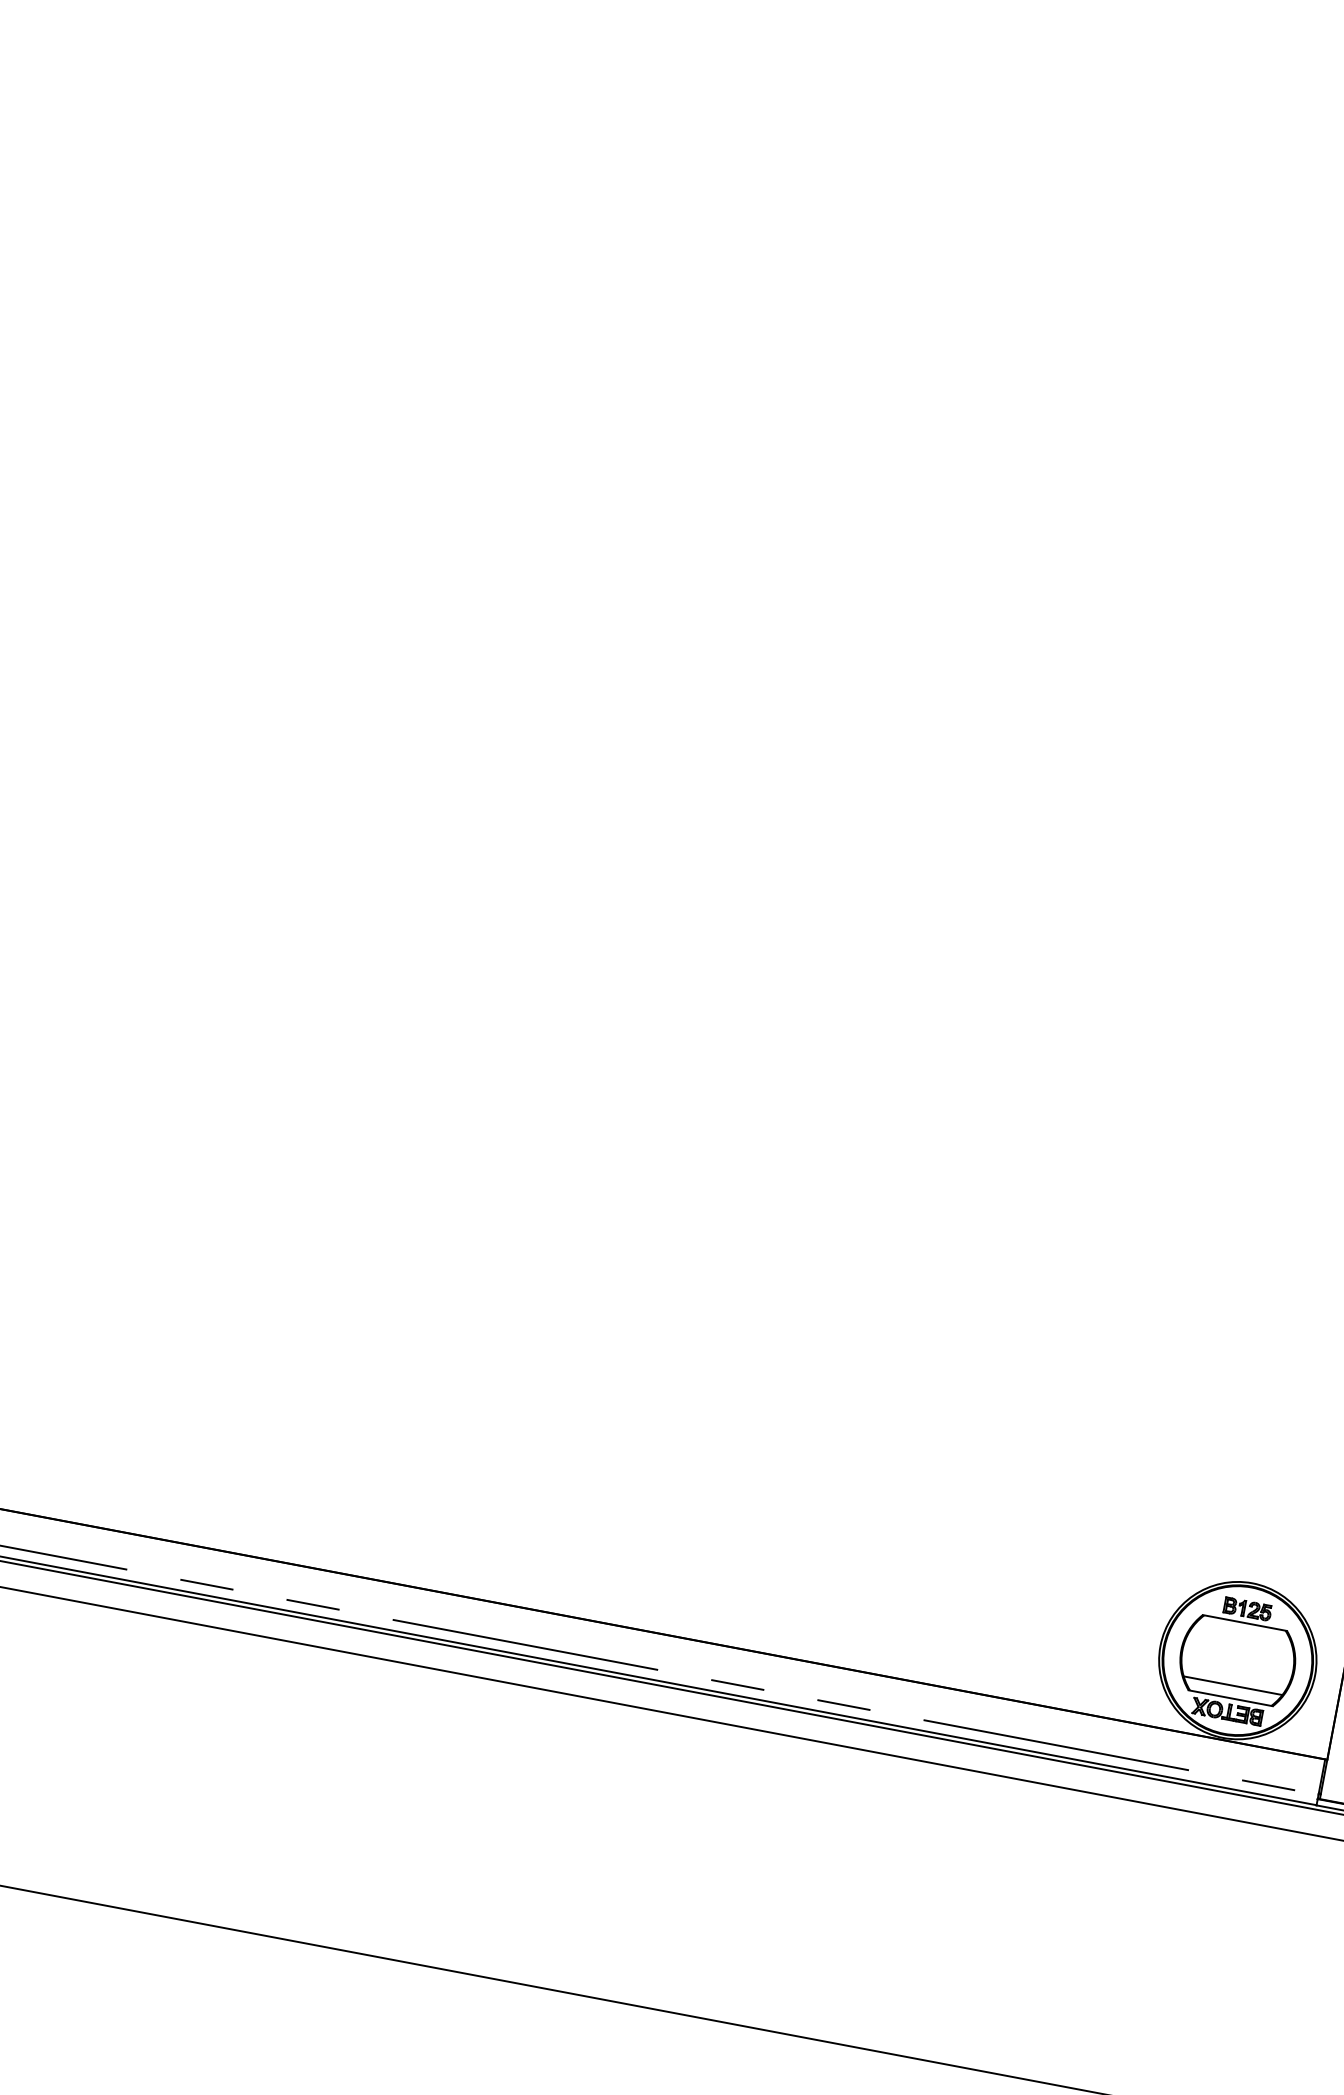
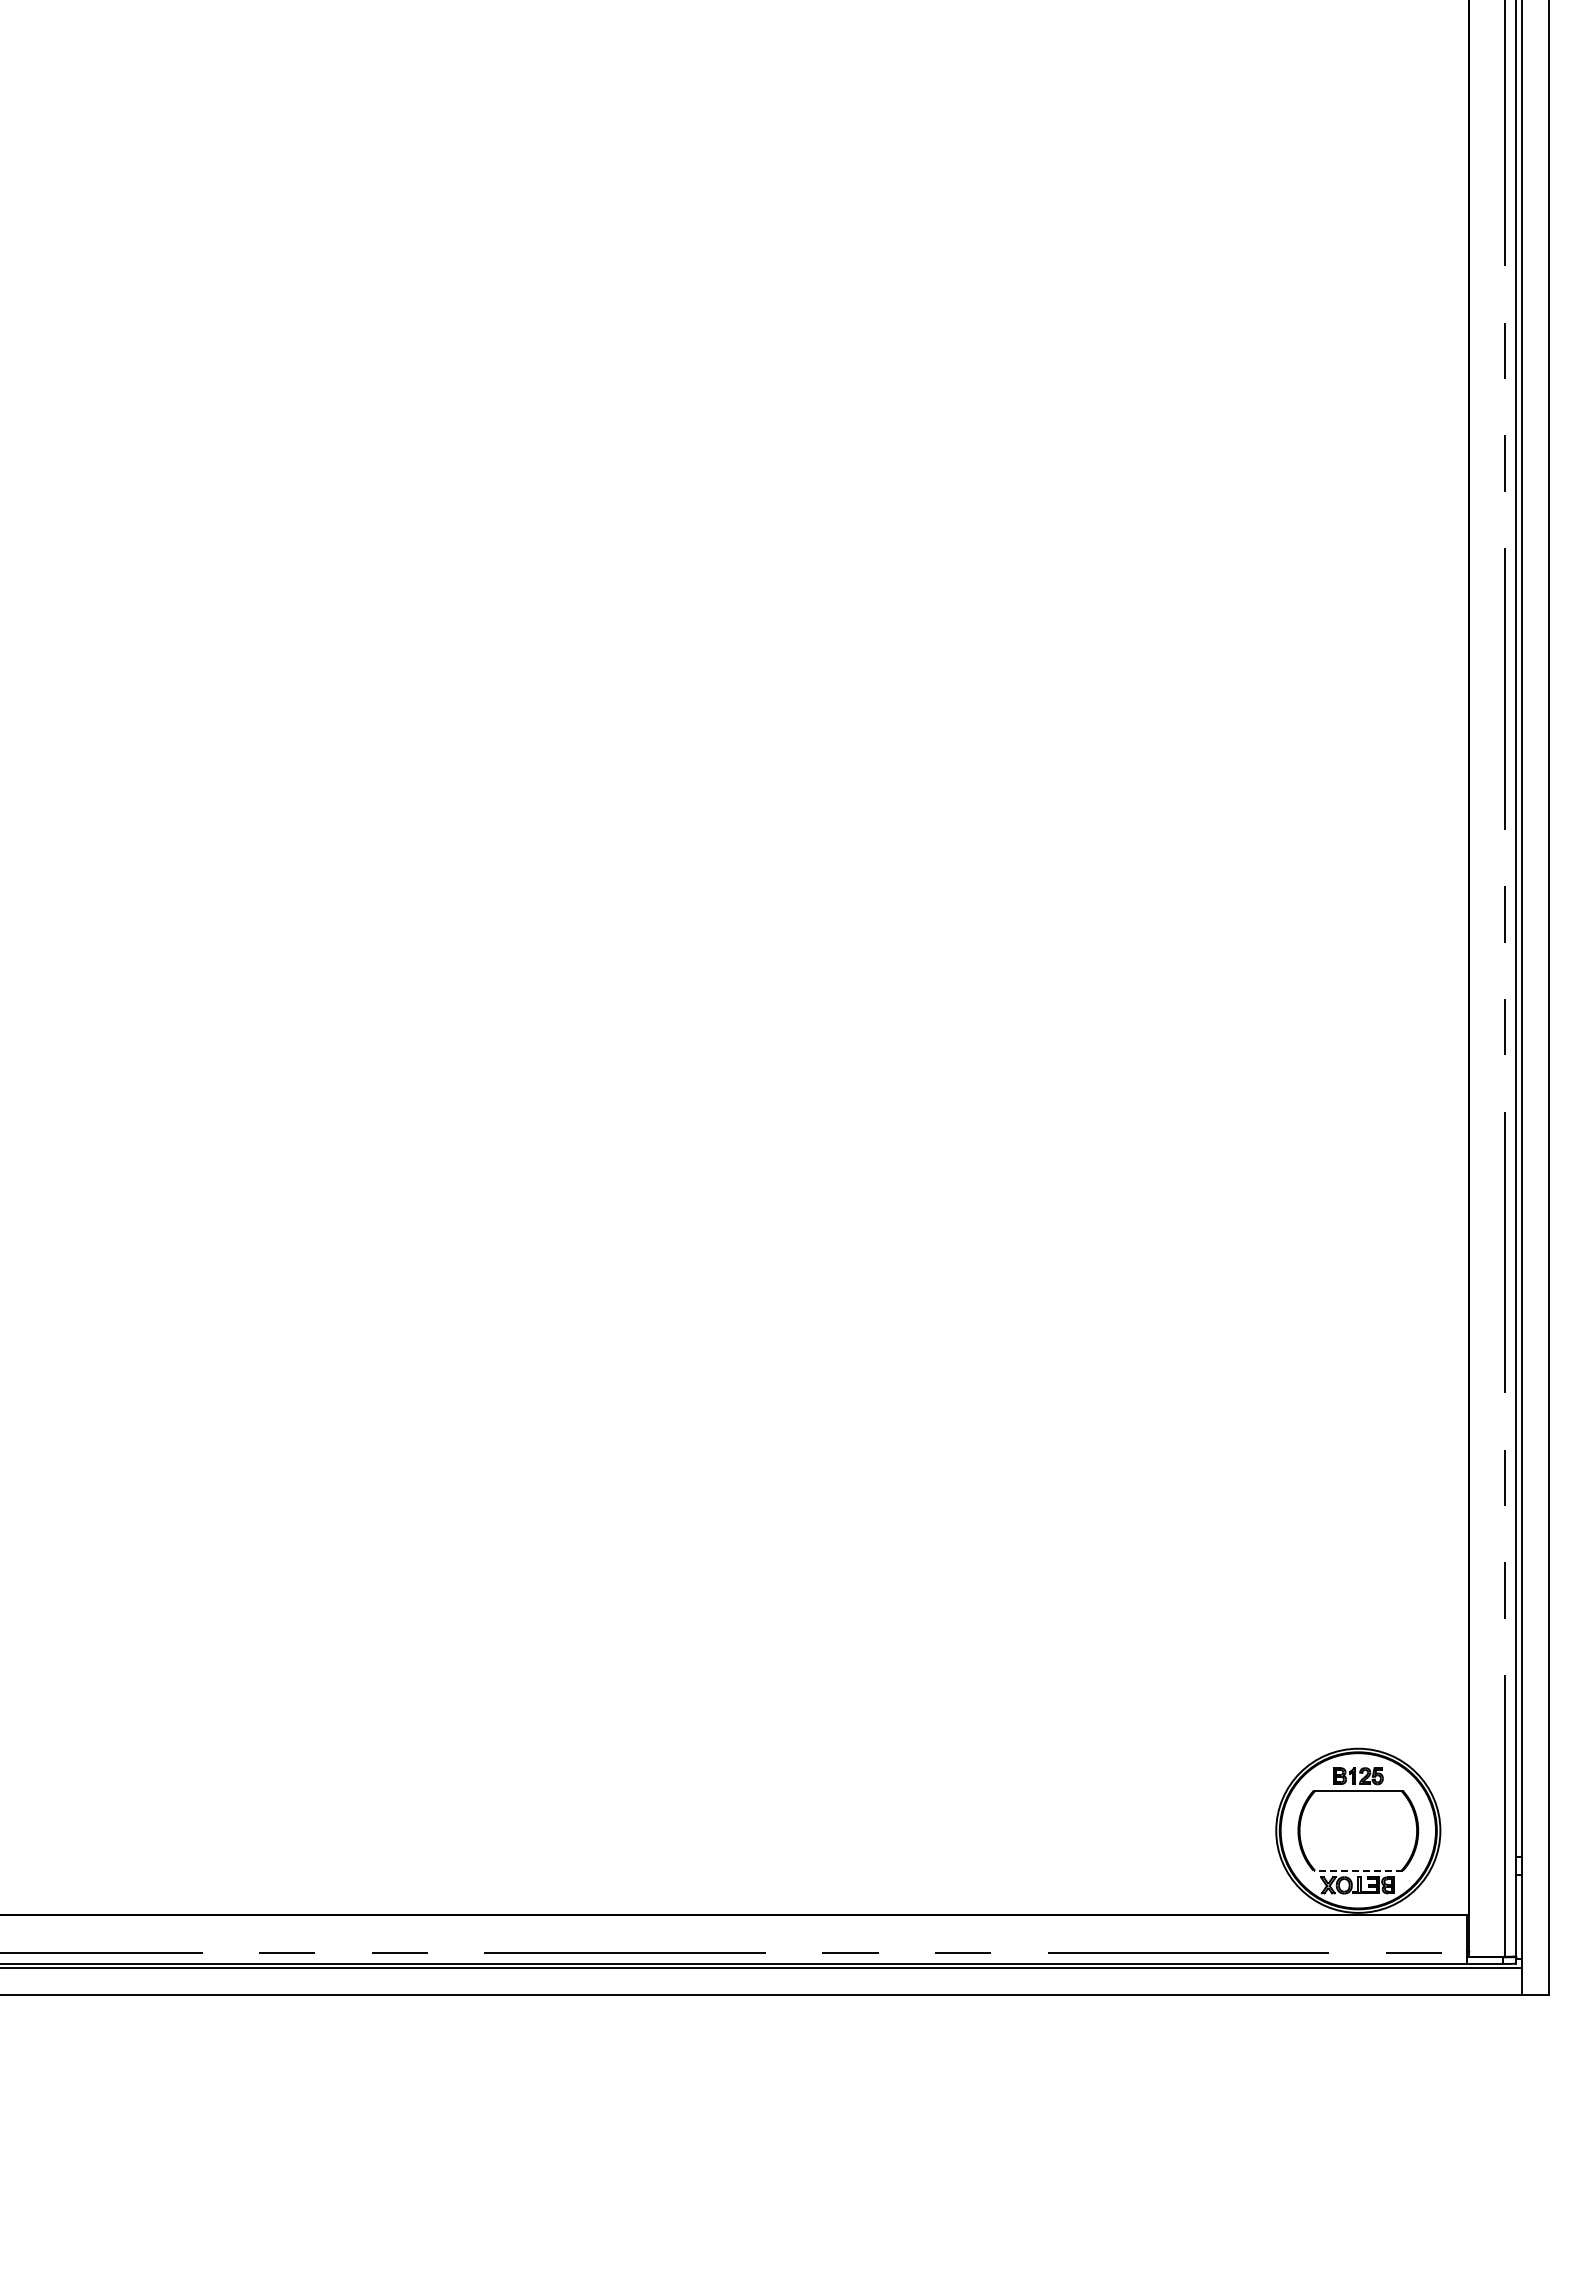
line: (1232, 1685) -> (1357, 1857), removed
line: (1230, 1698) -> (1358, 1870), solid -> dashed

